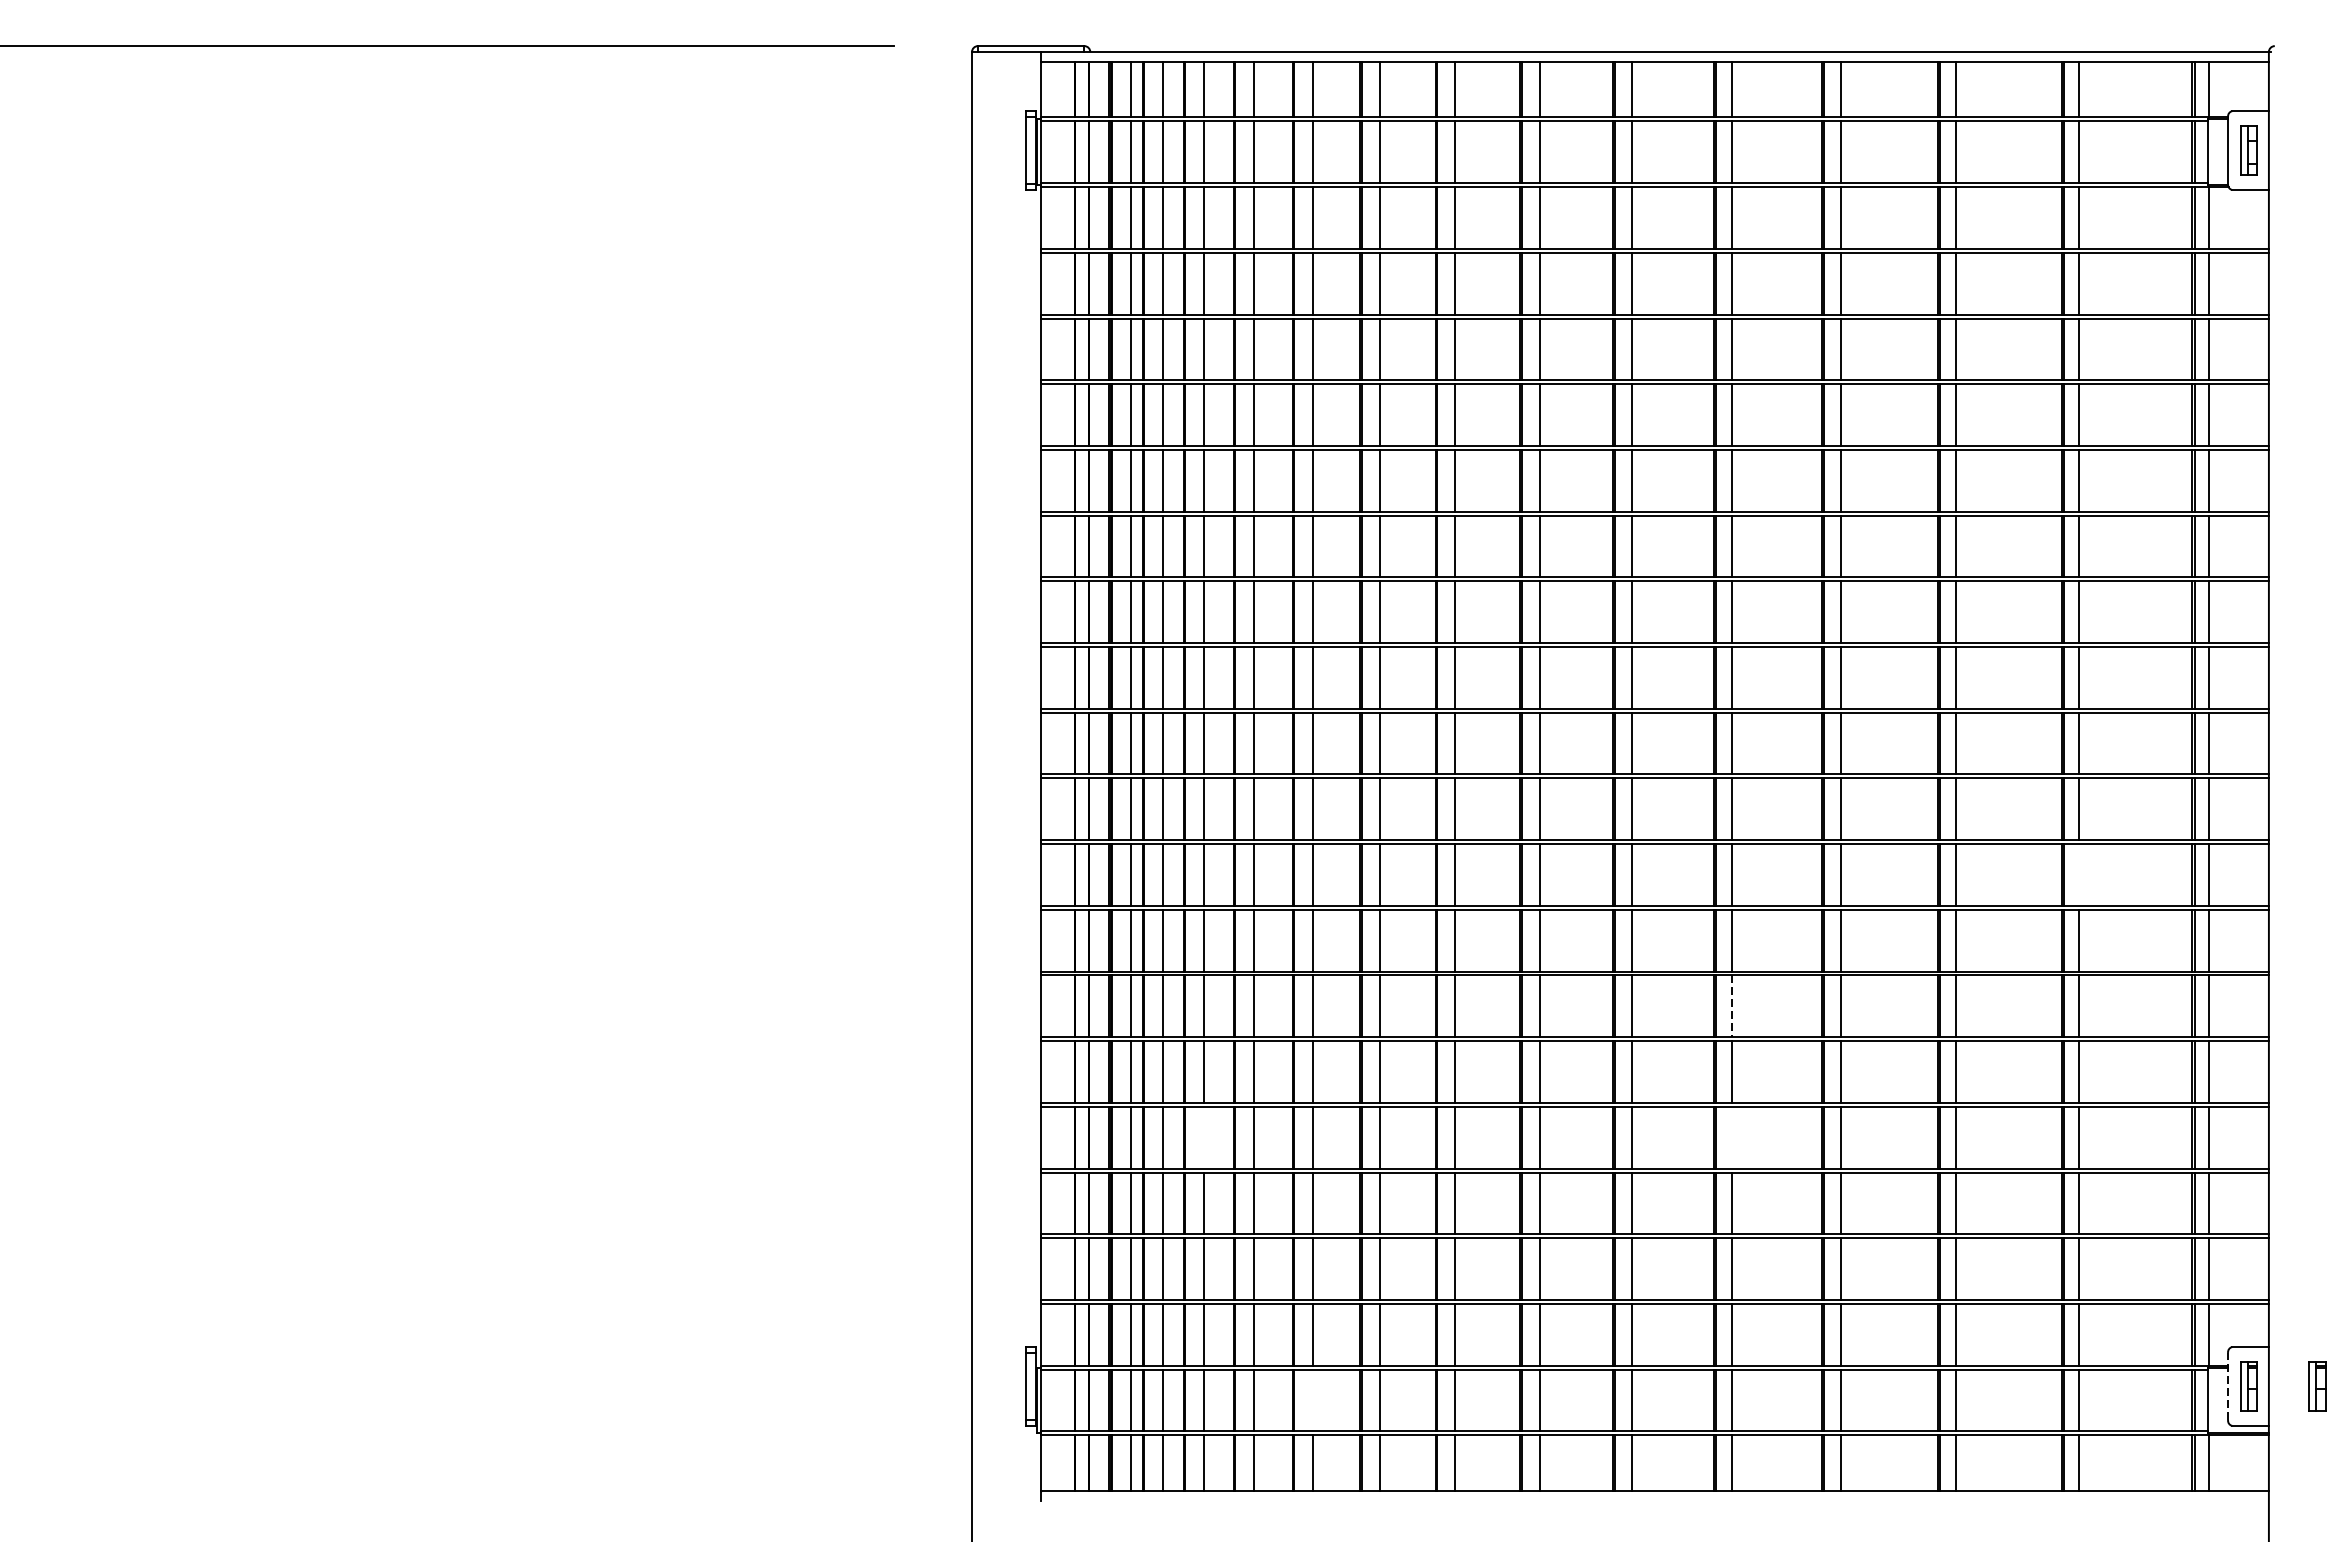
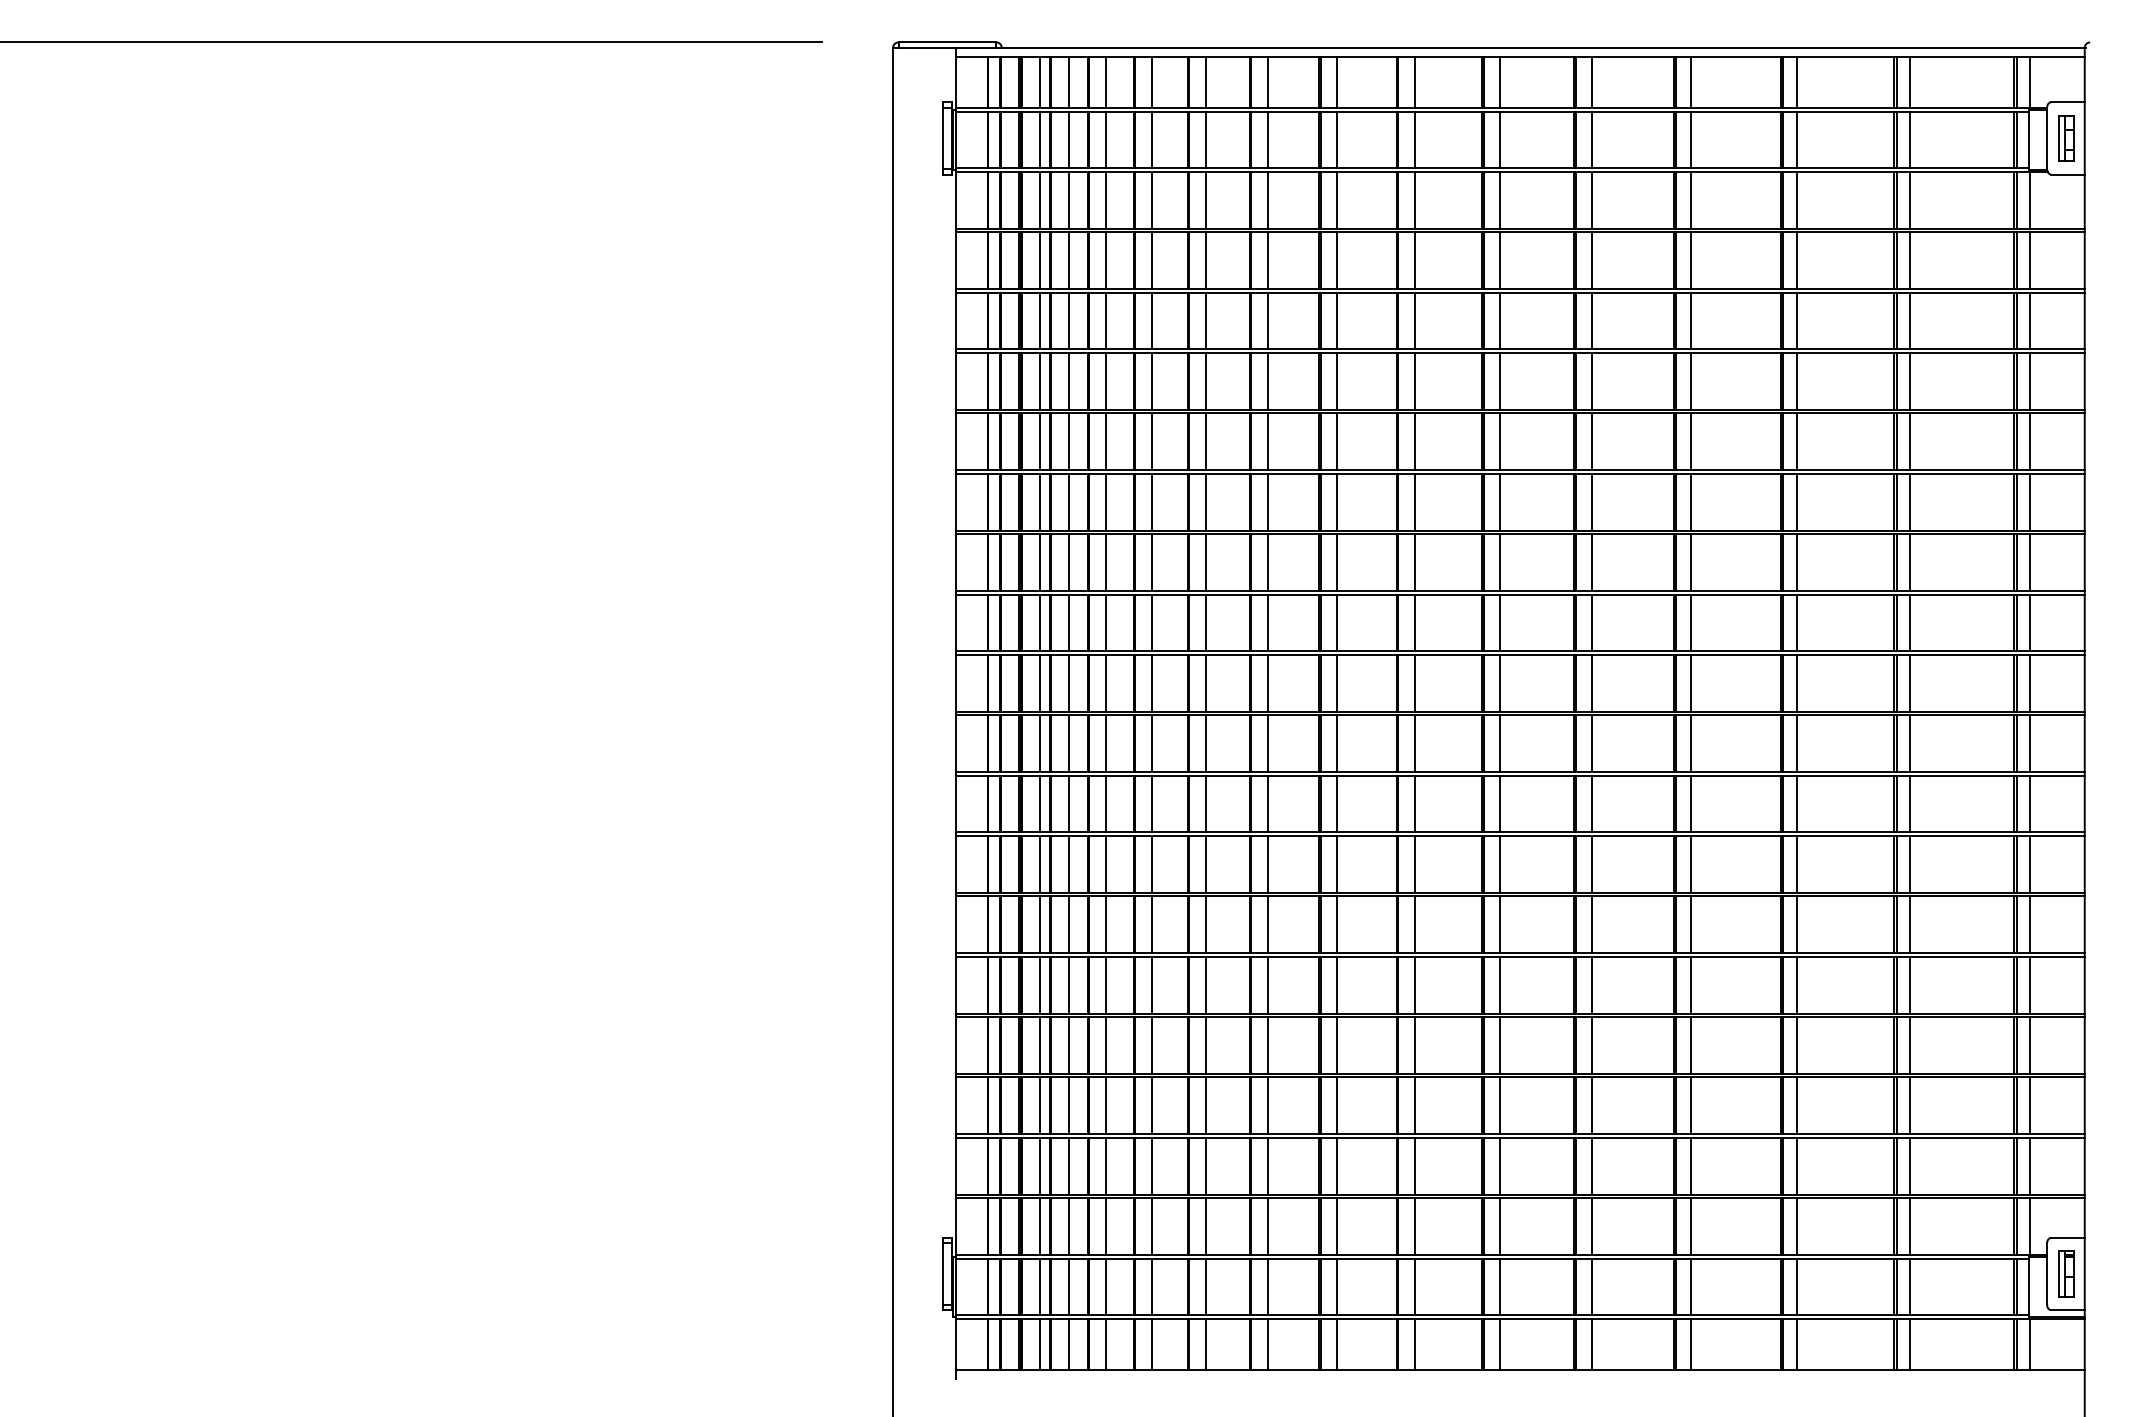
line: (2079, 874) -> (1910, 803), added
line: (1732, 1007) -> (1591, 925), dashed -> solid
line: (1204, 1137) -> (1106, 1045), added
line: (1732, 1137) -> (1591, 1045), added
part: (2317, 1385) -> (2129, 1273), removed
line: (2228, 1386) -> (2047, 1274), dashed -> solid
line: (1313, 1400) -> (1206, 1286), added

